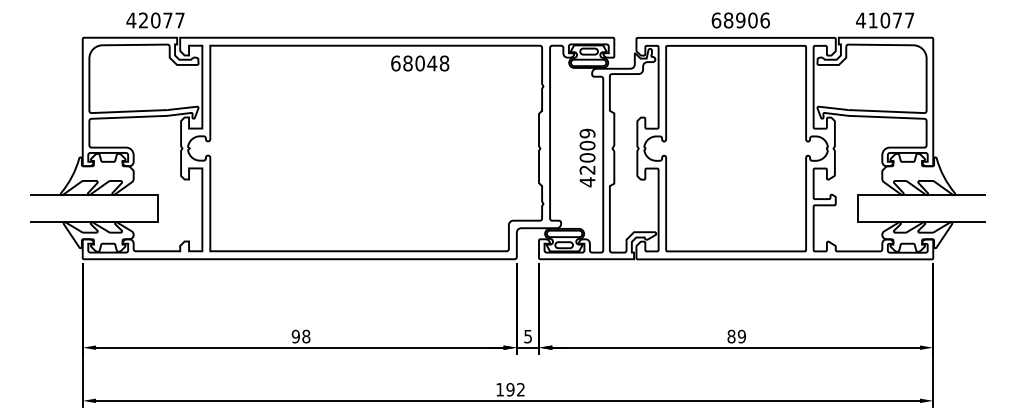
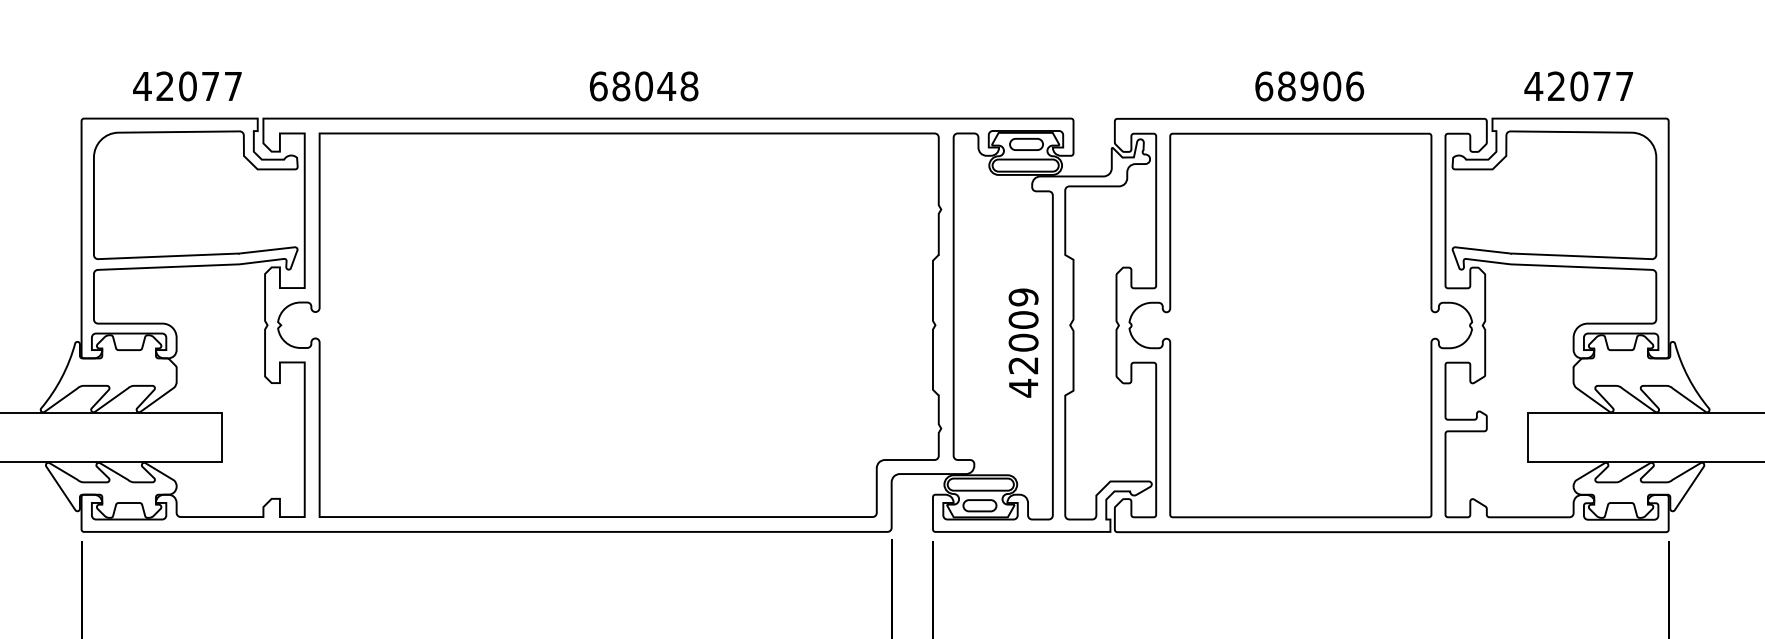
text: (155, 20) -> (187, 86), moved
text: (872, 20) -> (1555, 86), 41077 -> 42077
text: (420, 63) -> (644, 86), moved

